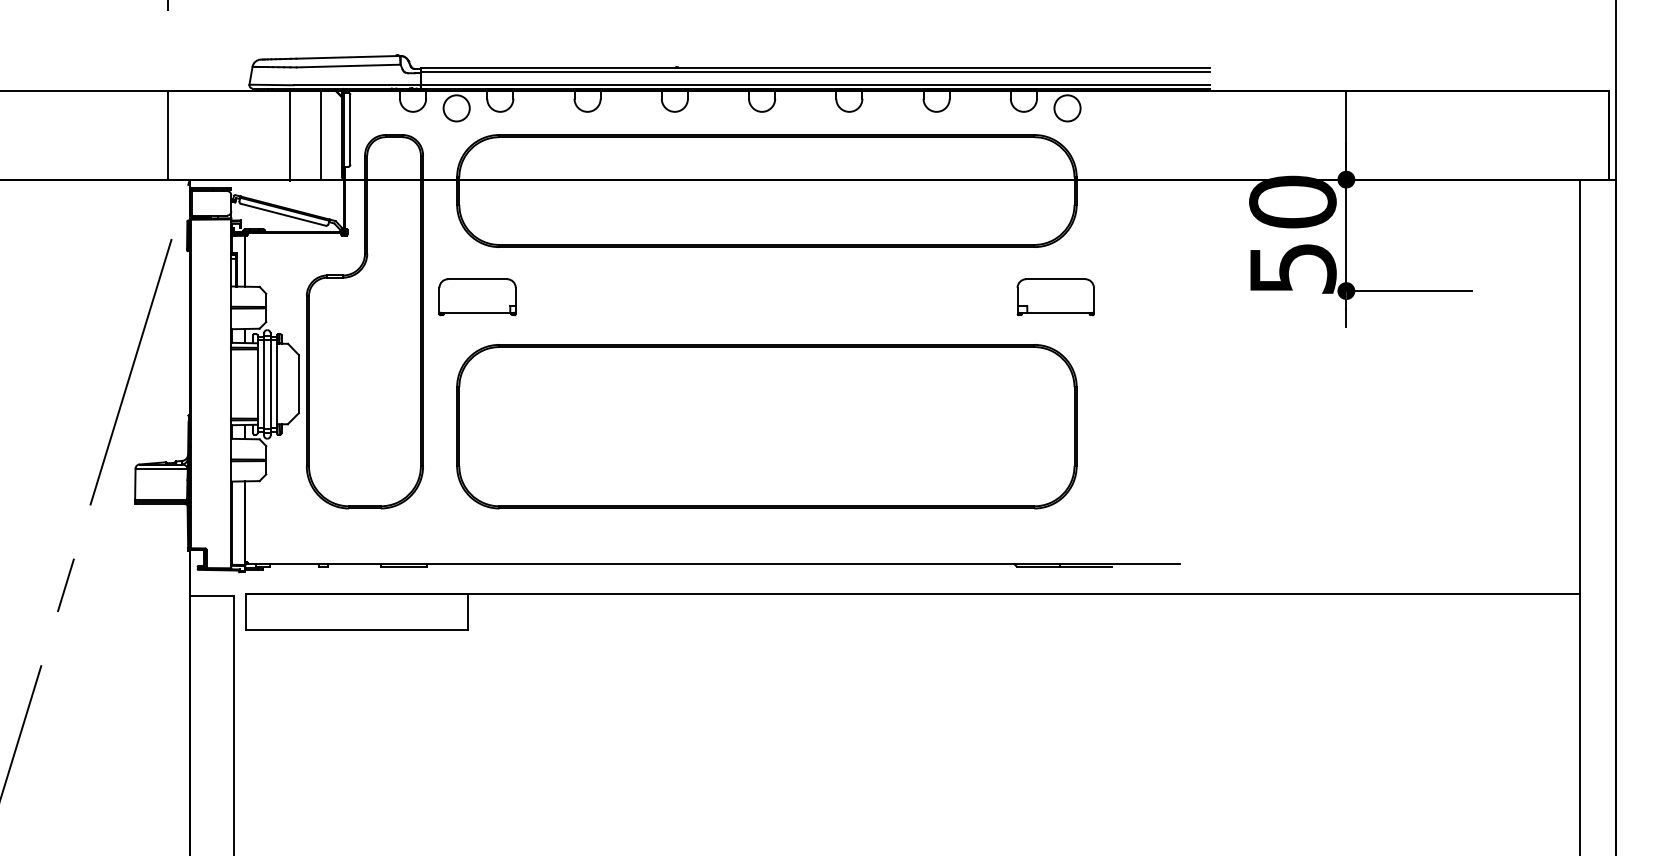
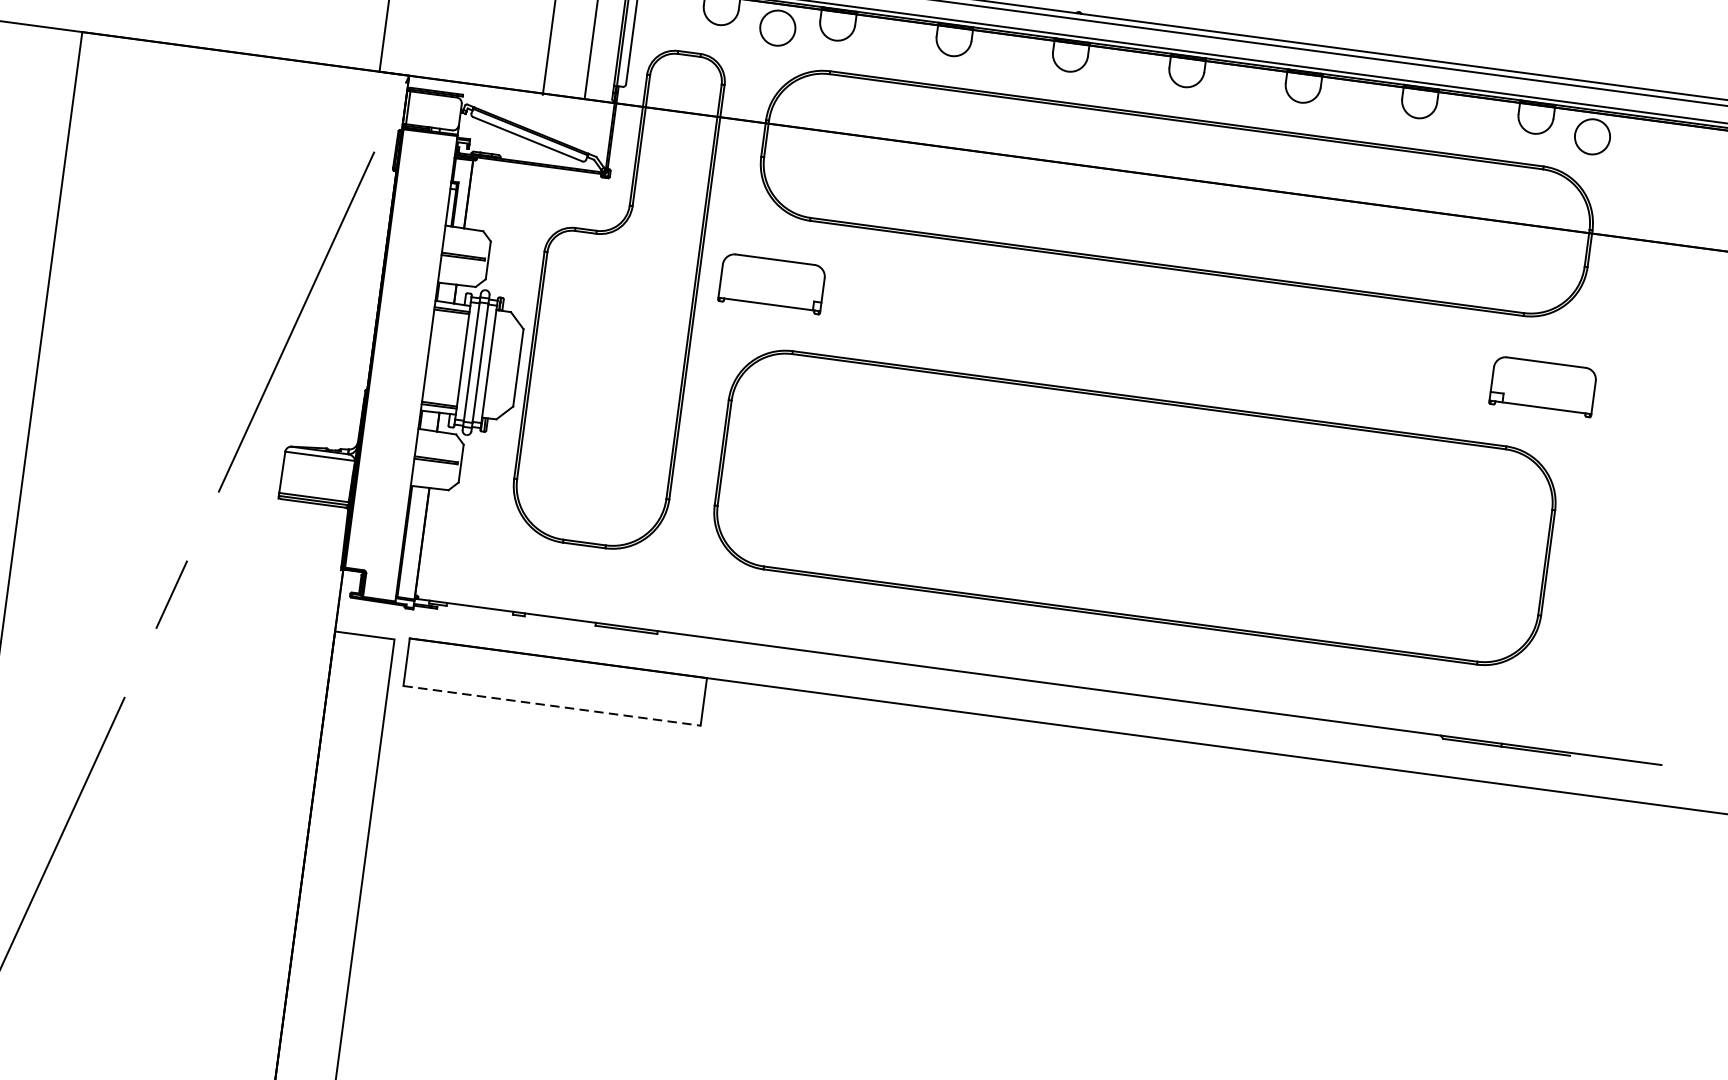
line: (357, 629) -> (552, 705), solid -> dashed

